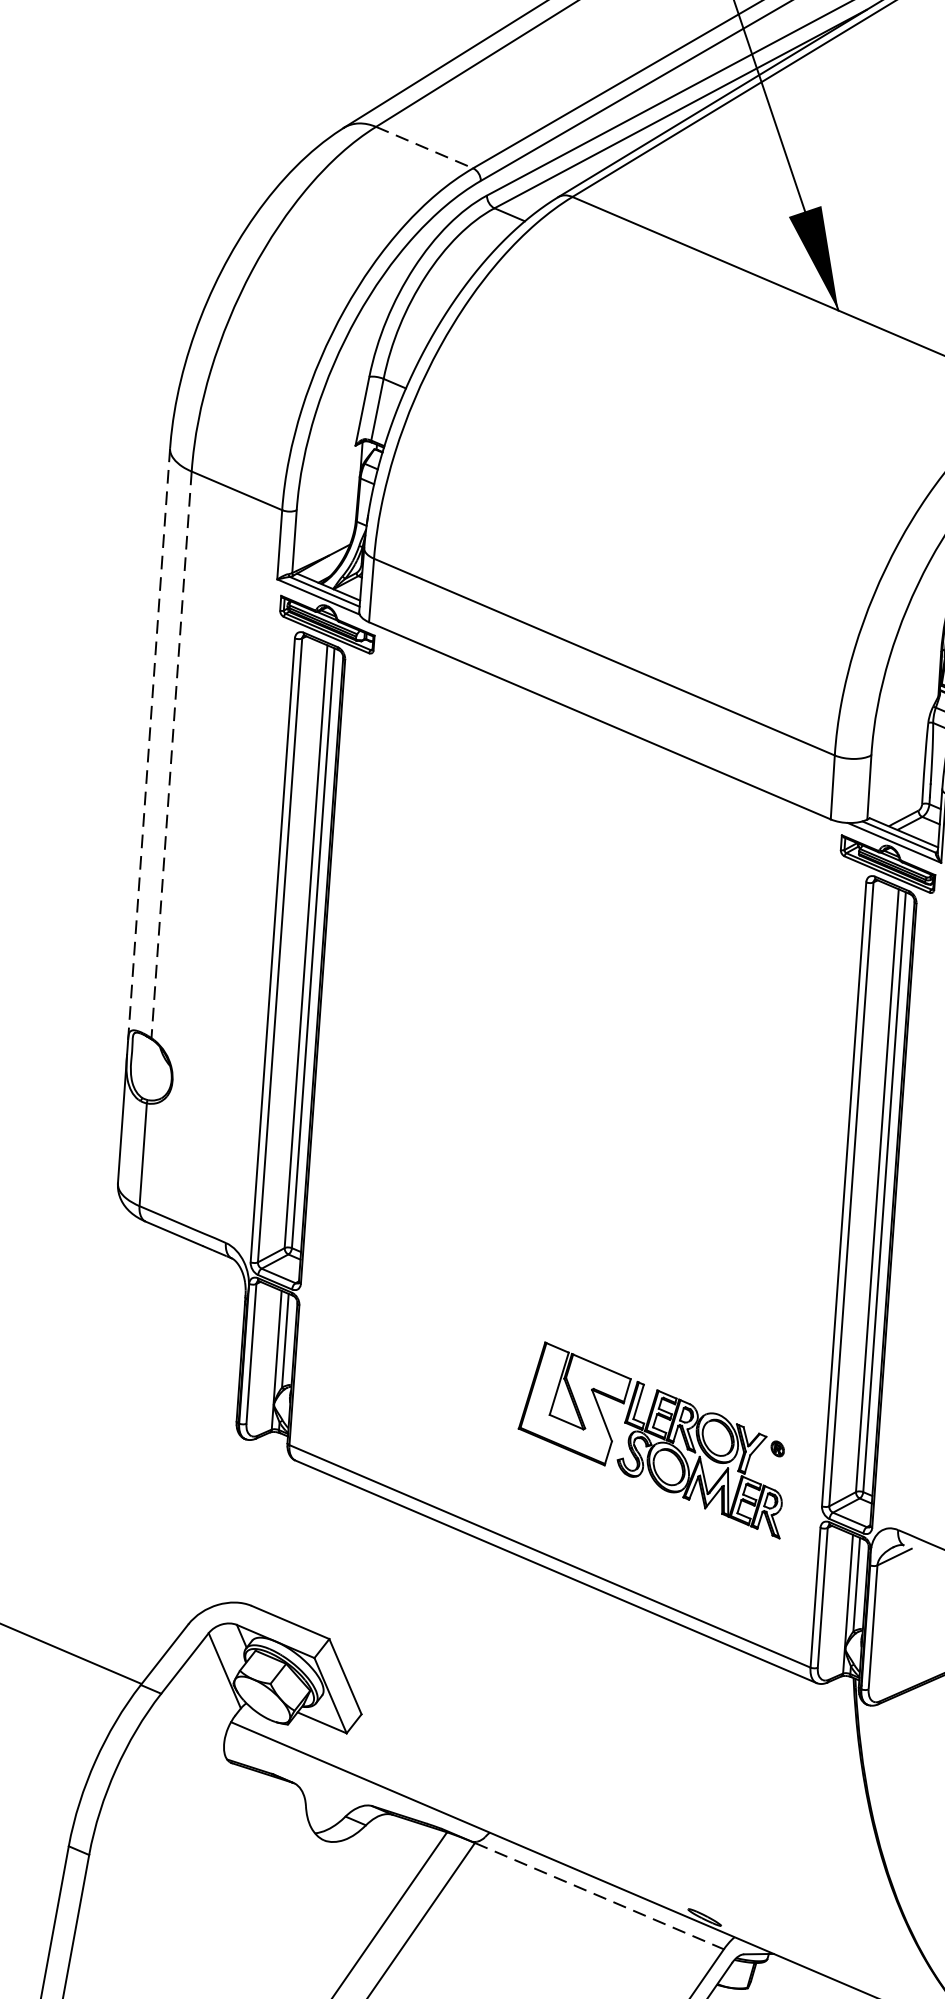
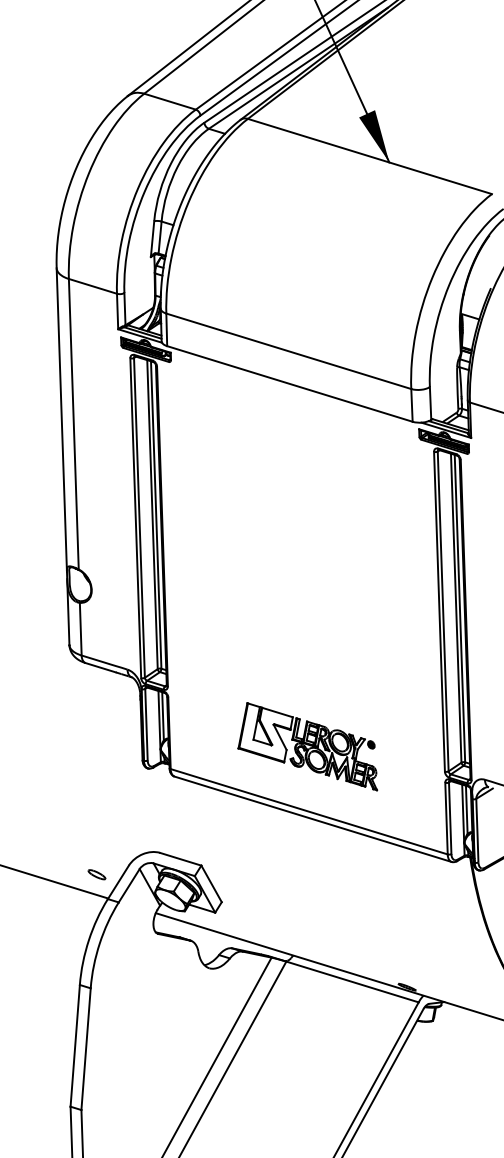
line: (425, 147) -> (170, 101), dashed -> solid
line: (148, 745) -> (61, 420), dashed -> solid
line: (170, 755) -> (73, 424), dashed -> solid
part: (653, 1438) -> (307, 746), moved
part: (123, 1634) -> (96, 874), added
line: (601, 1897) -> (353, 982), dashed -> solid

